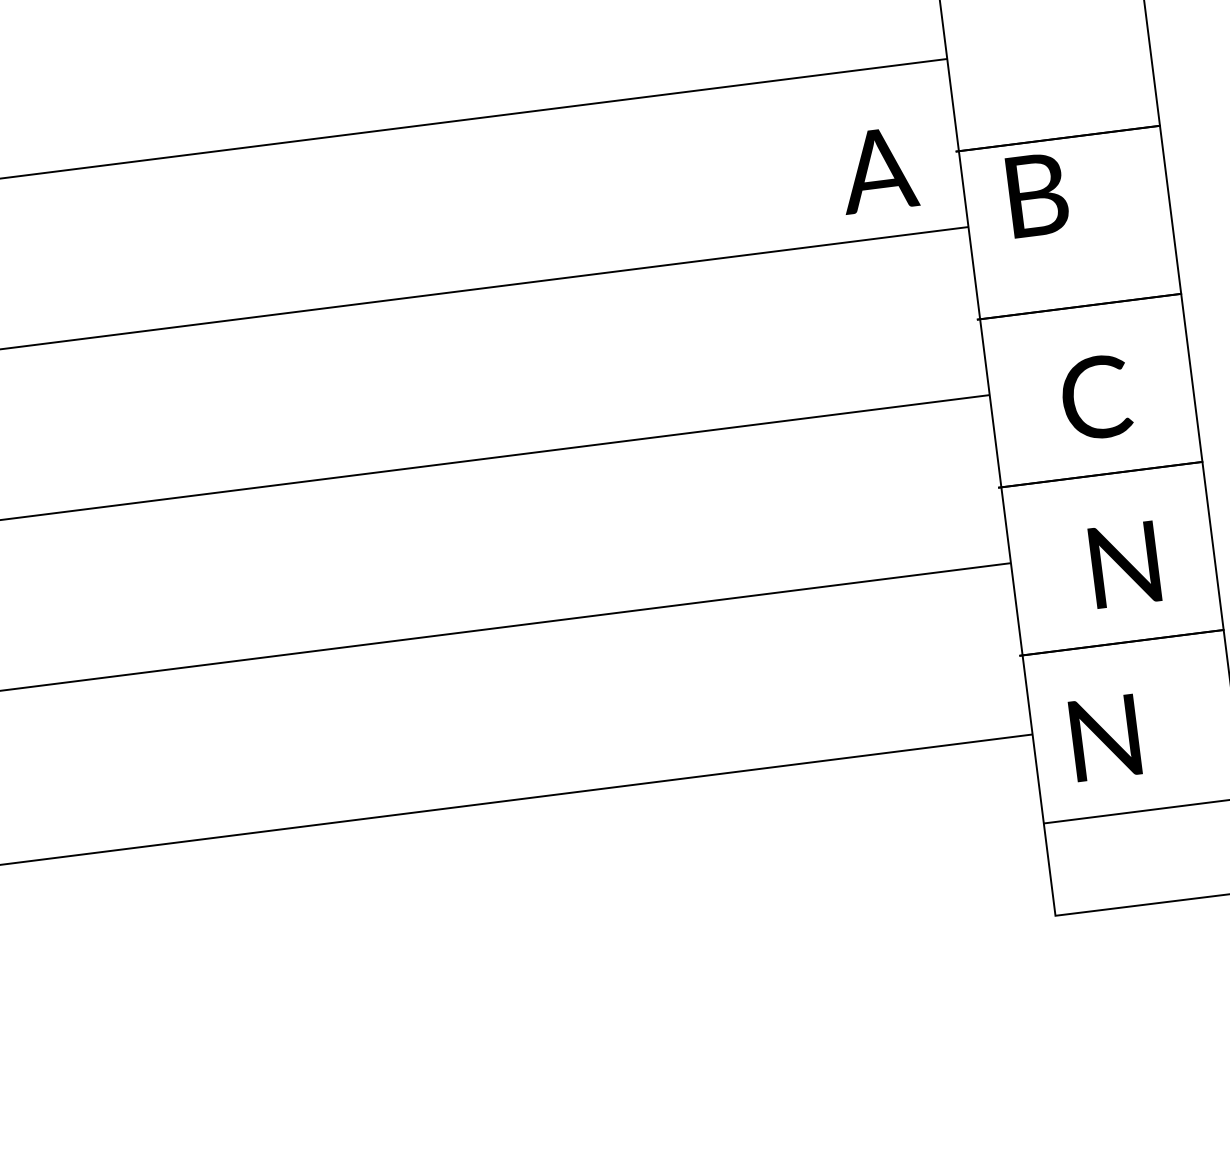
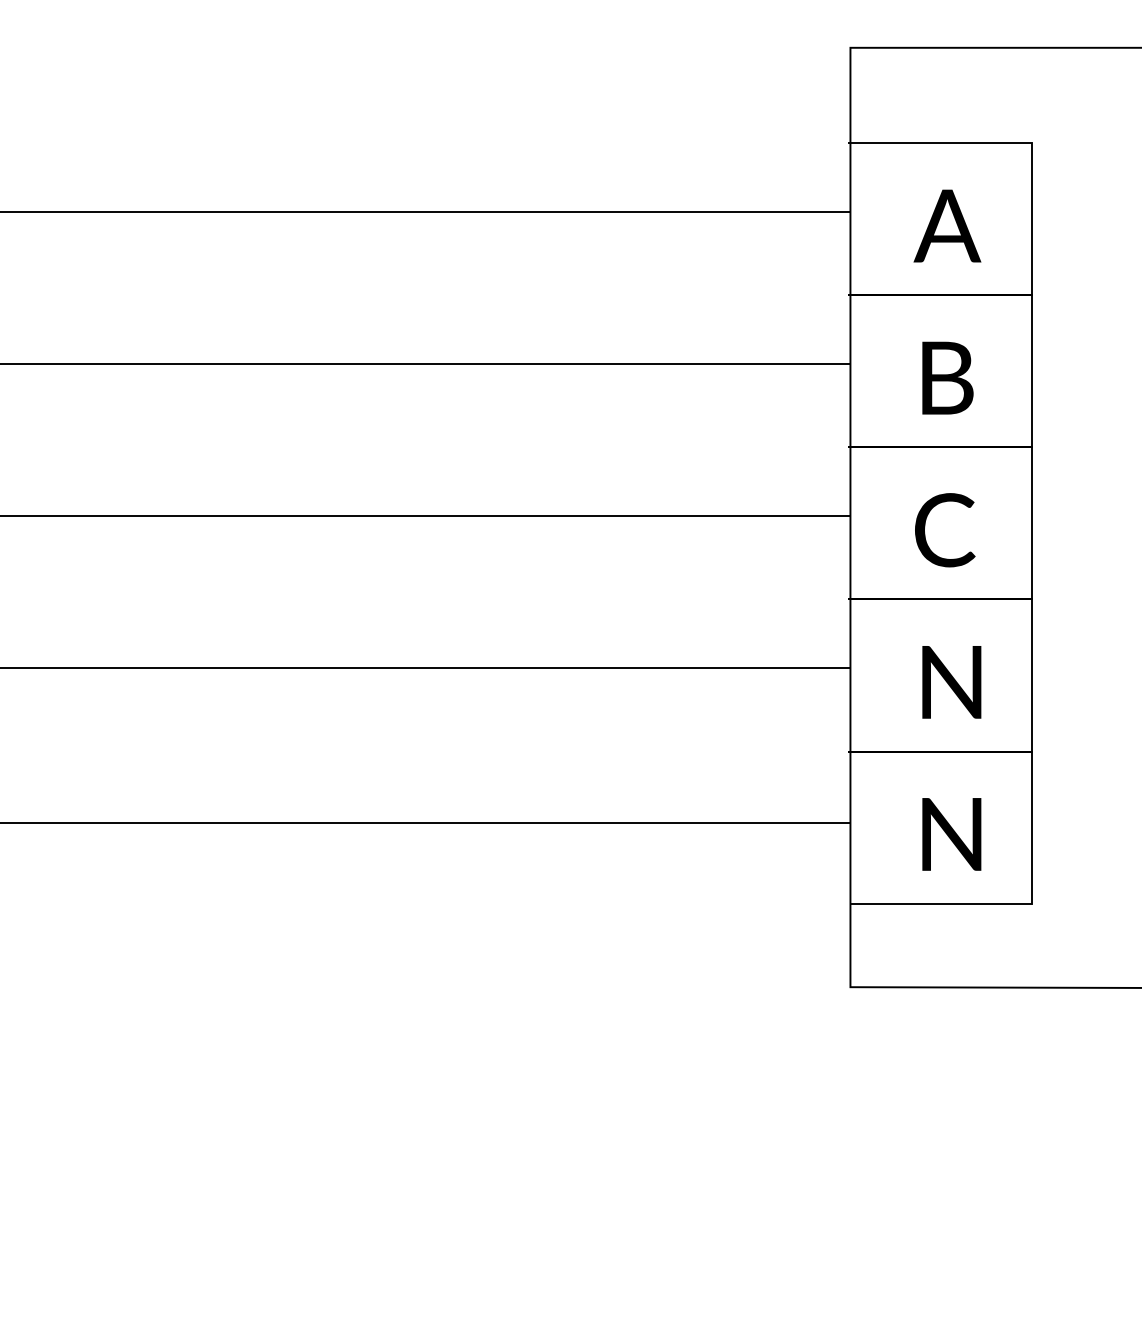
text: (878, 169) -> (947, 225), moved
text: (1037, 194) -> (947, 377), moved
text: (1104, 738) -> (951, 834), moved

